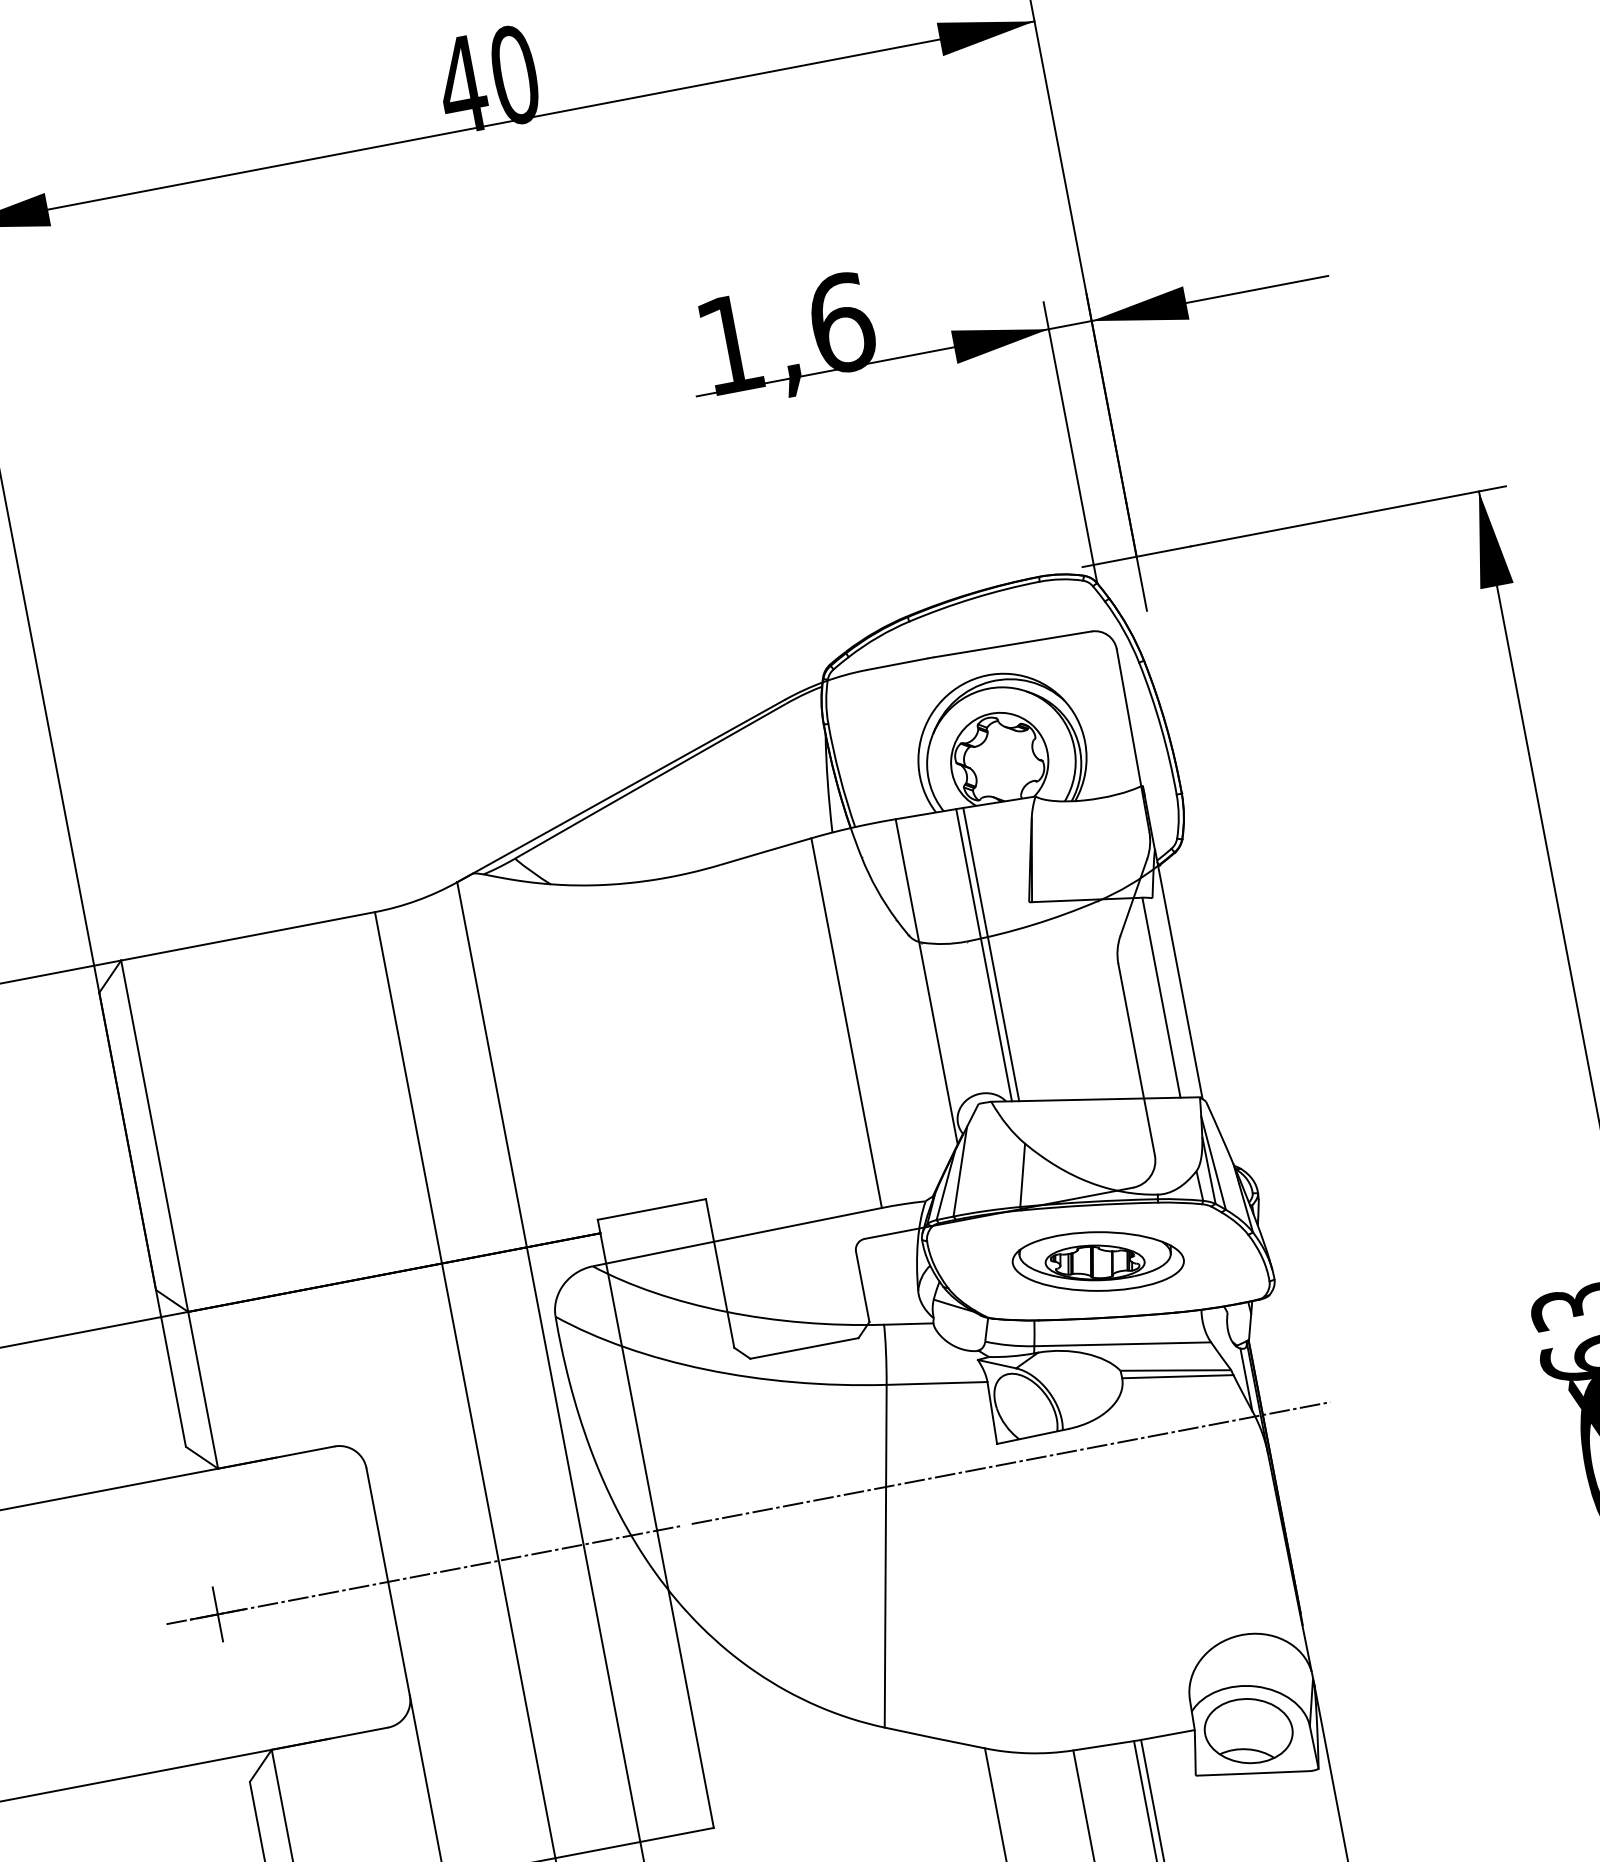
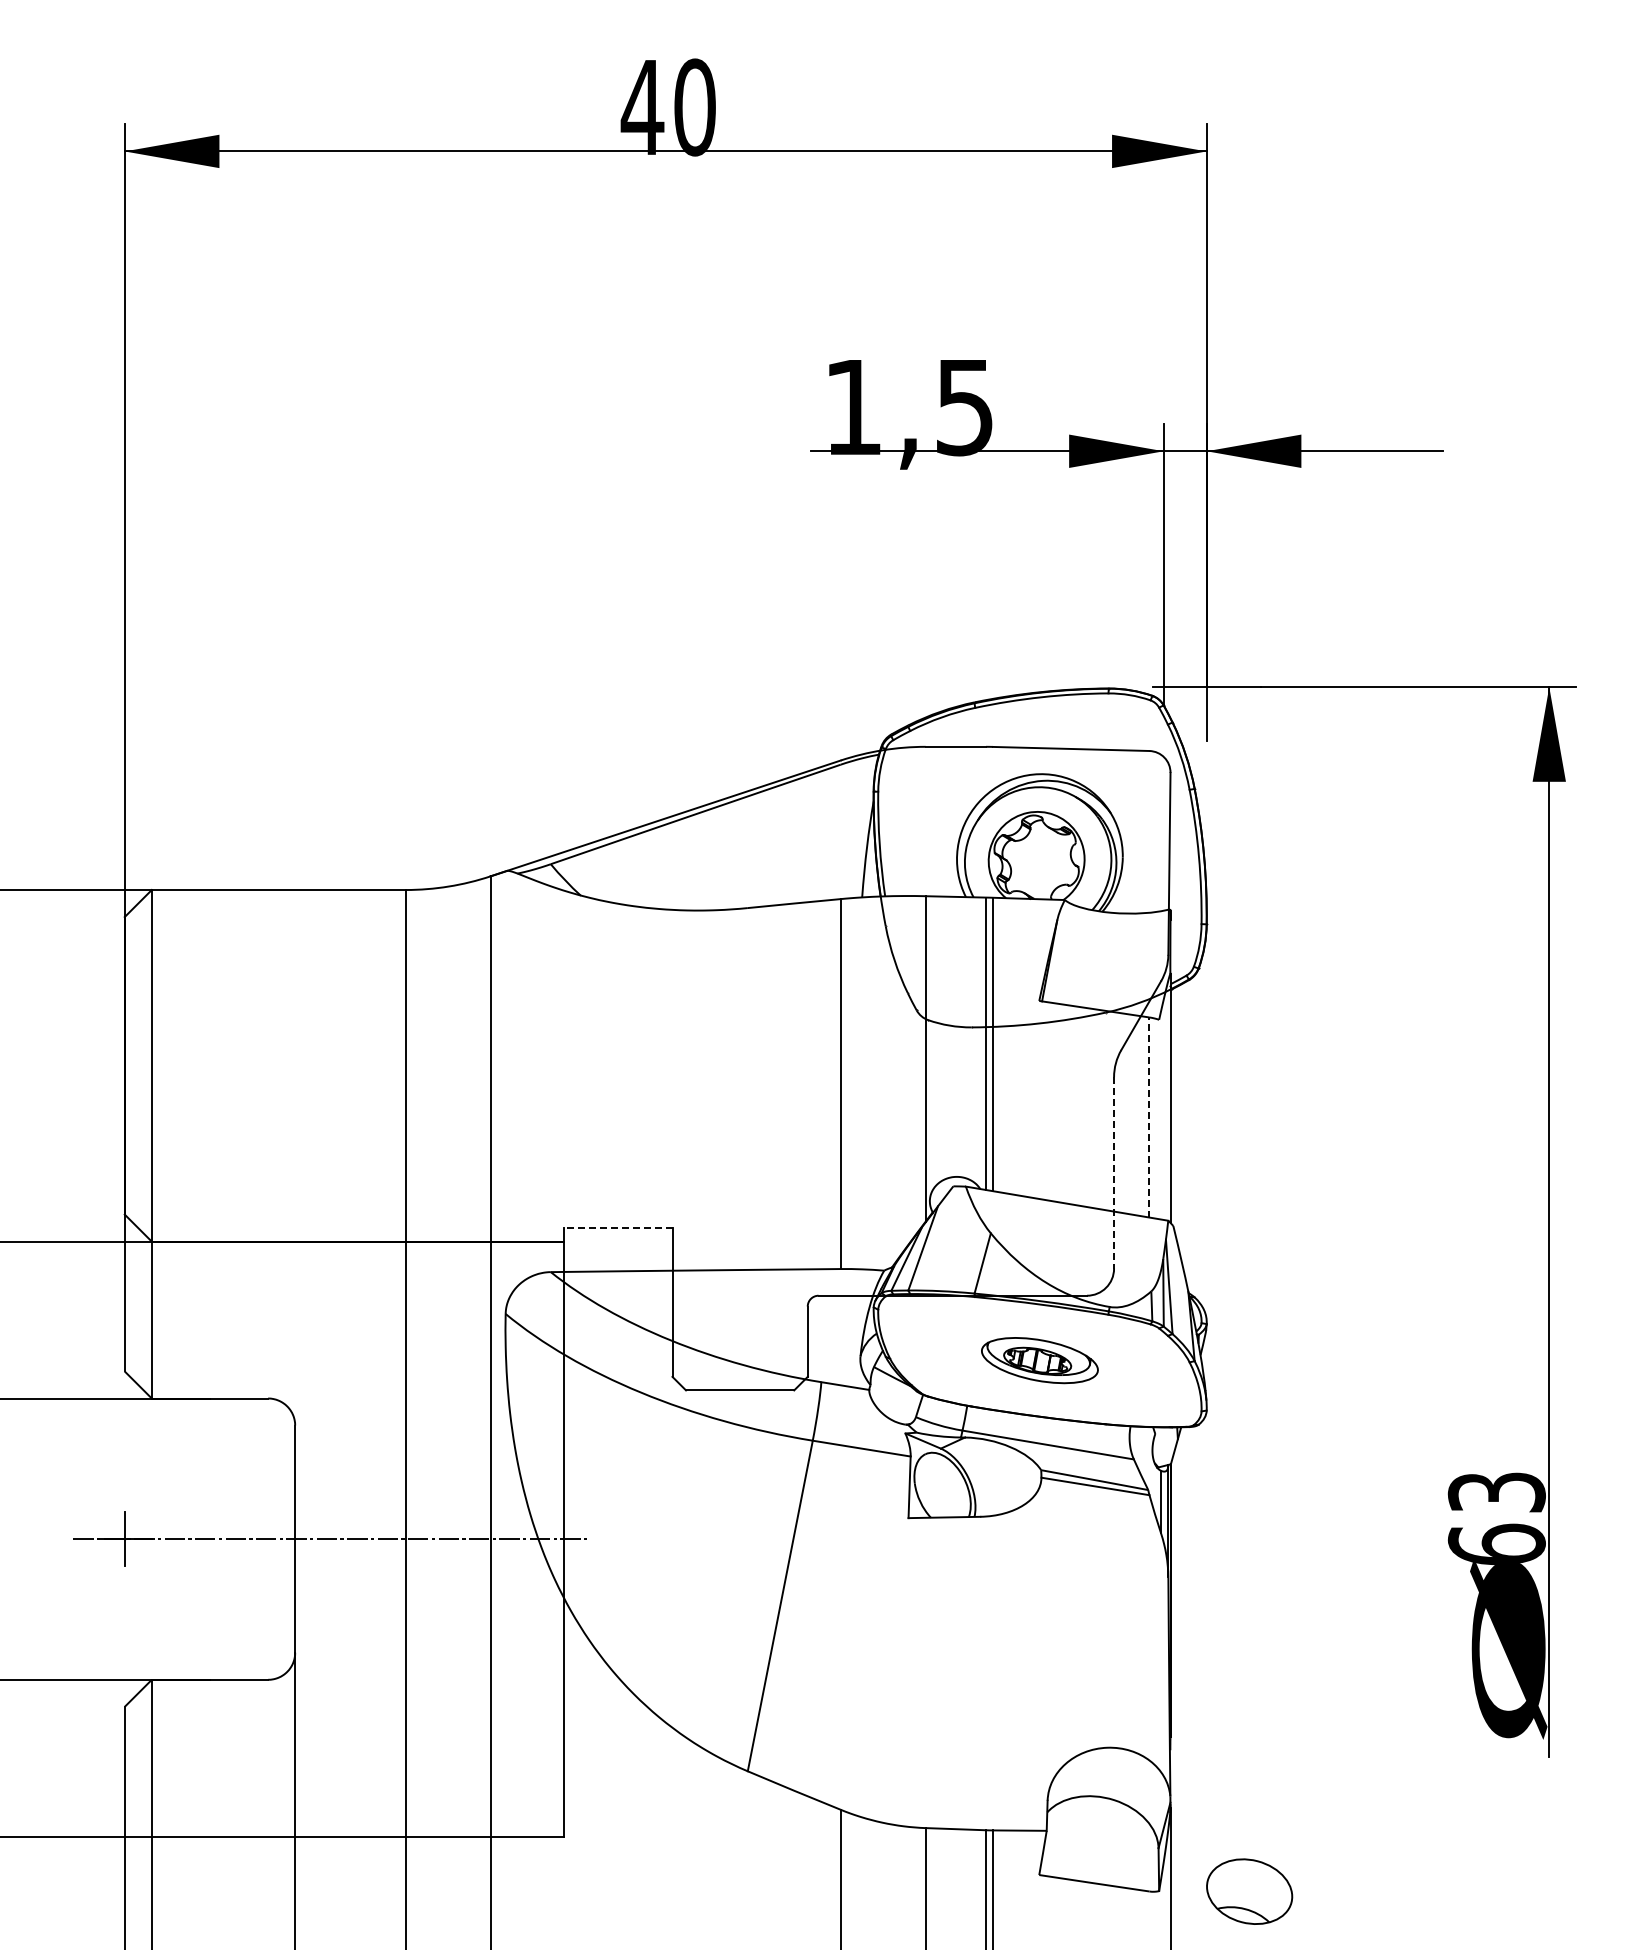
text: (842, 323) -> (965, 407), 1,6 -> 1,5
line: (1161, 997) -> (1149, 1117), solid -> dashed
line: (1137, 1059) -> (1114, 1172), solid -> dashed
line: (651, 1210) -> (617, 1228), solid -> dashed
part: (1097, 1261) -> (1039, 1360), size x0.7
line: (1011, 1463) -> (918, 1539), removed
part: (1248, 1730) -> (1249, 1891), moved

